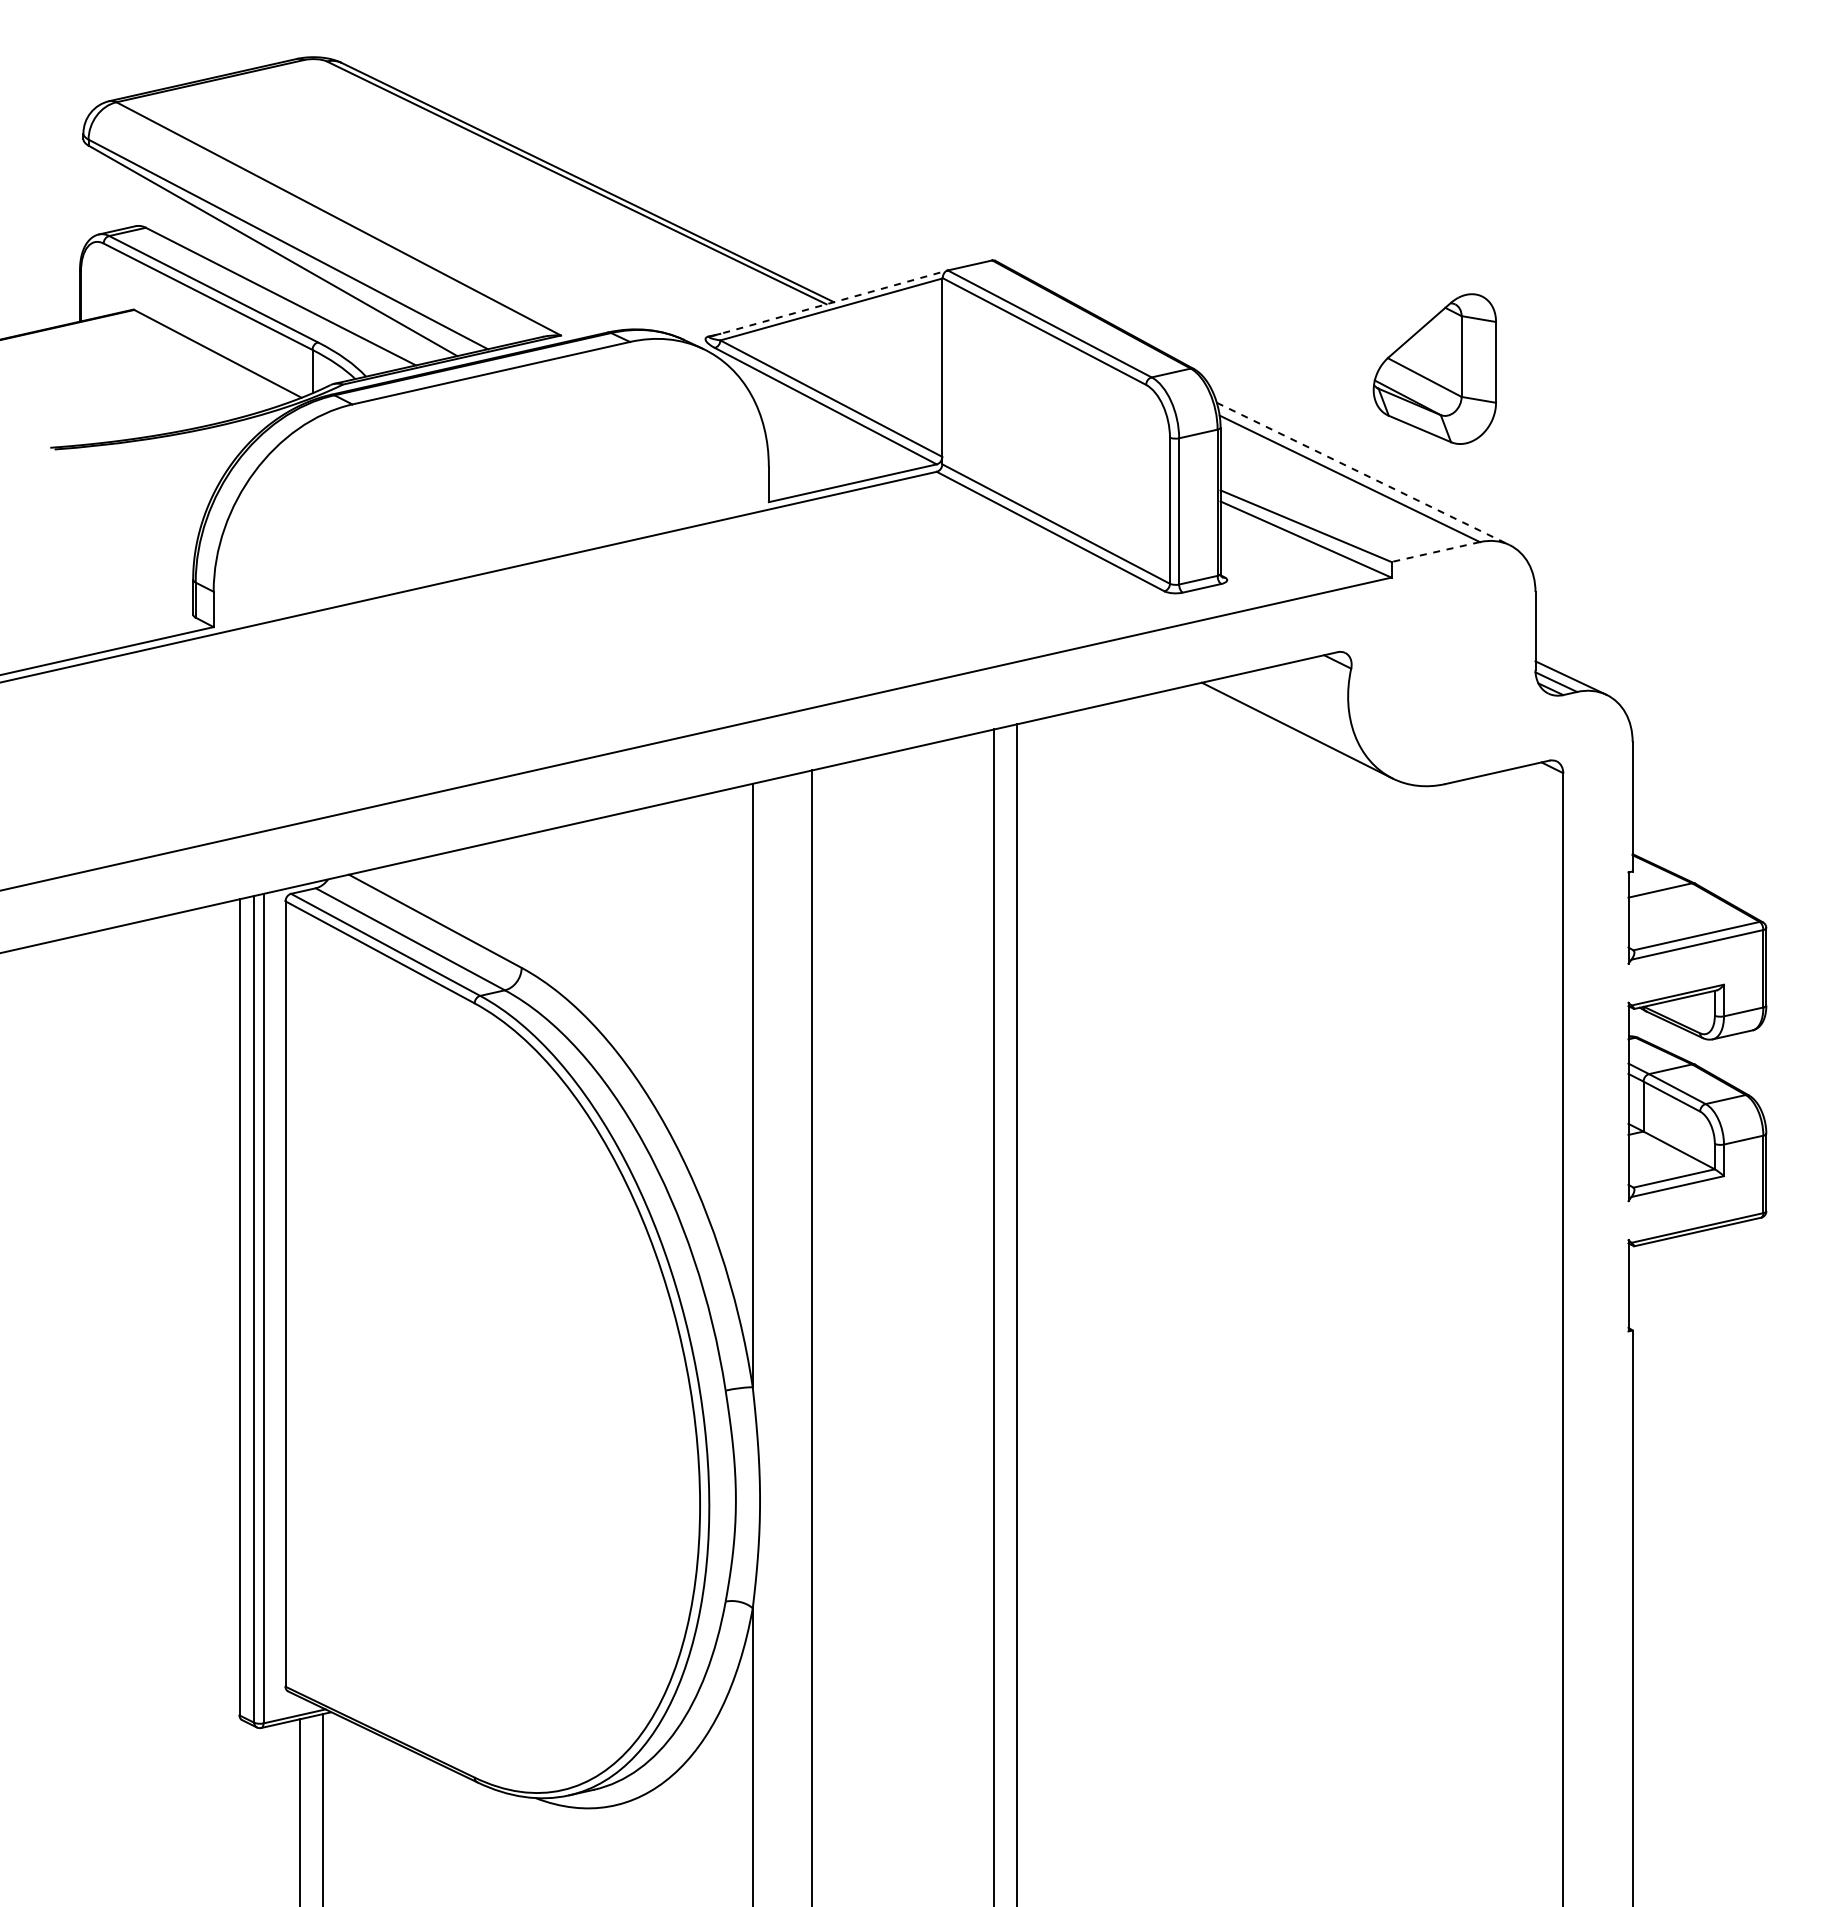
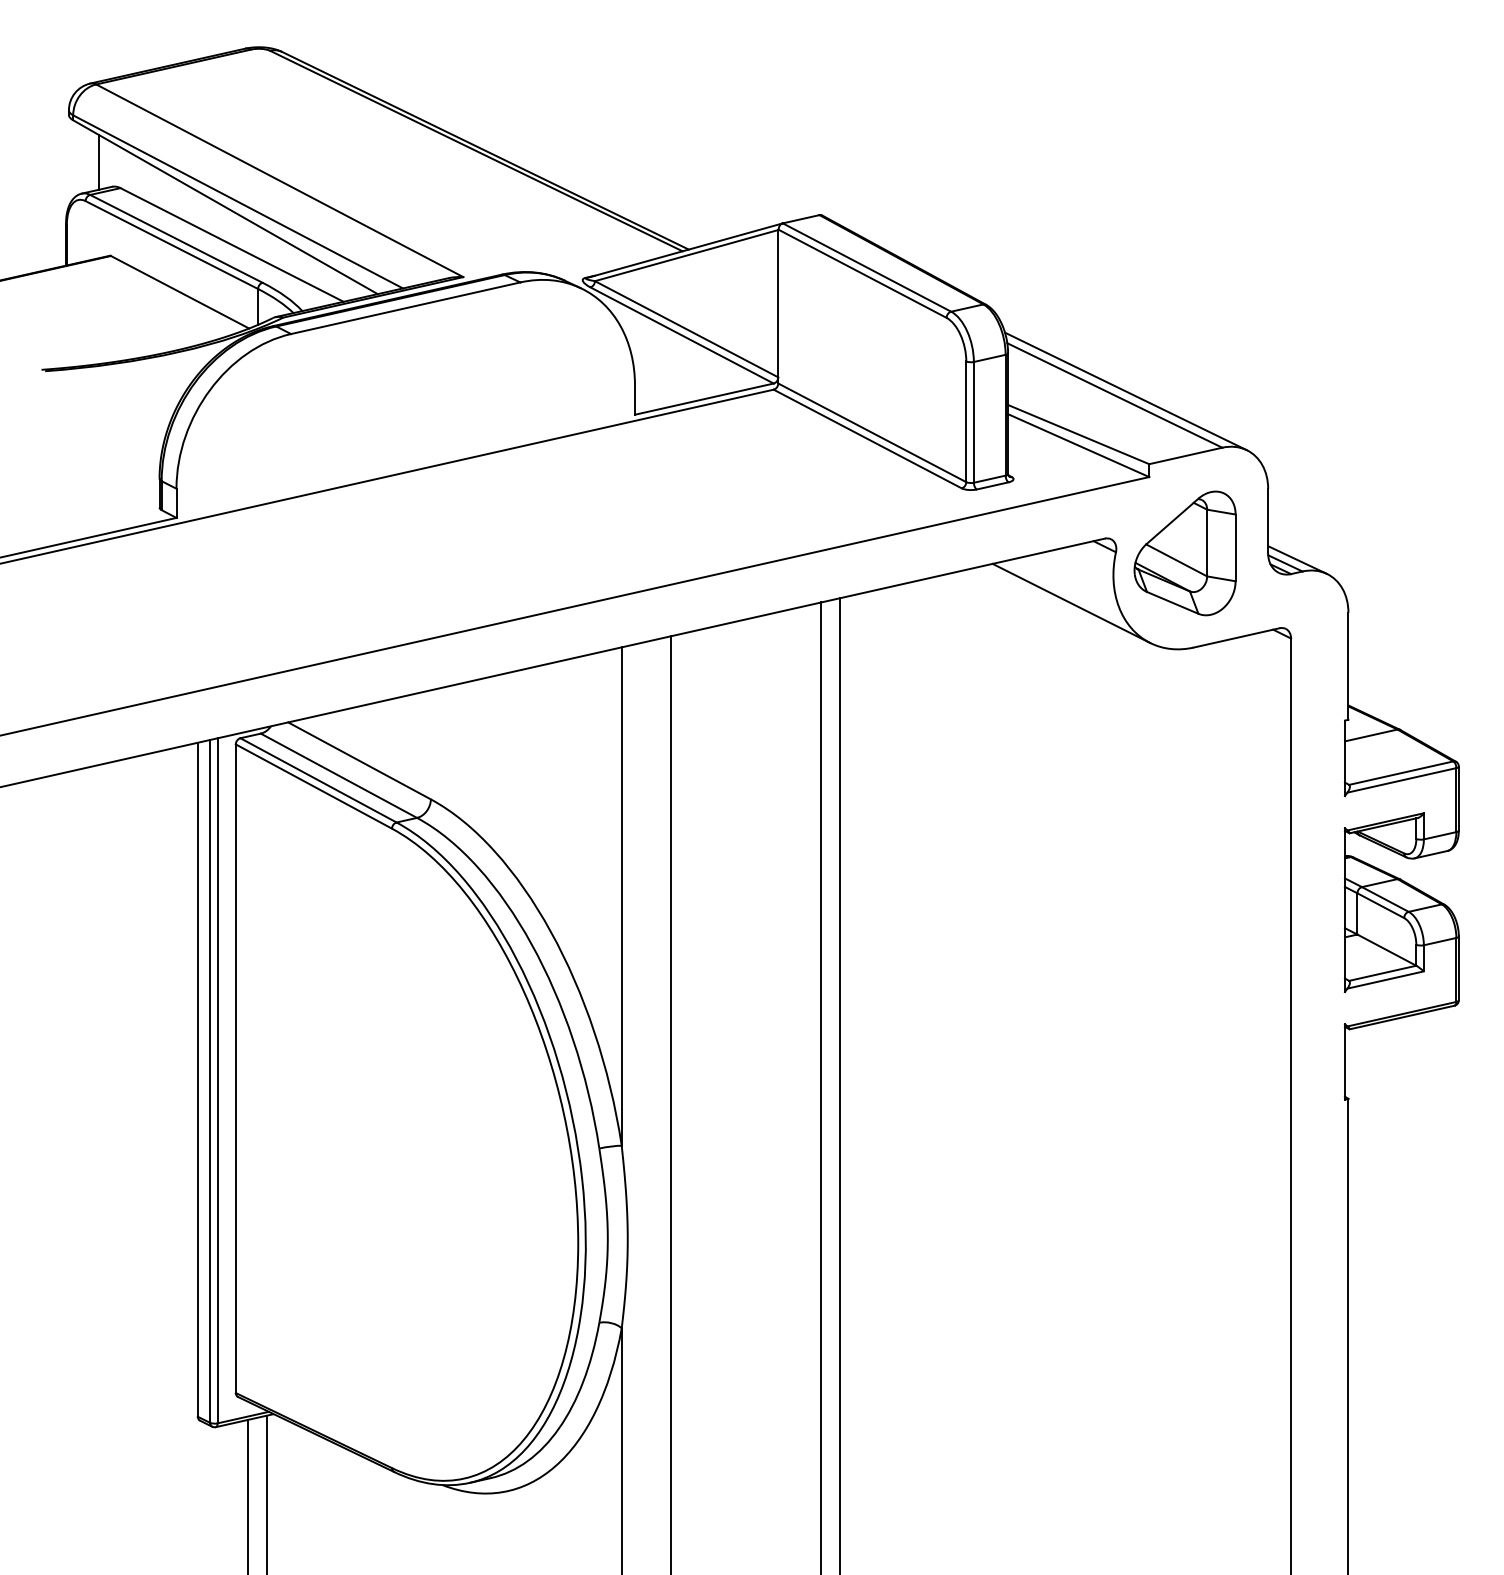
line: (119, 196) -> (98, 162), added
line: (829, 303) -> (685, 250), dashed -> solid
part: (1434, 368) -> (1184, 552), moved
line: (1363, 473) -> (1126, 391), dashed -> solid
line: (1435, 552) -> (1185, 456), dashed -> solid

